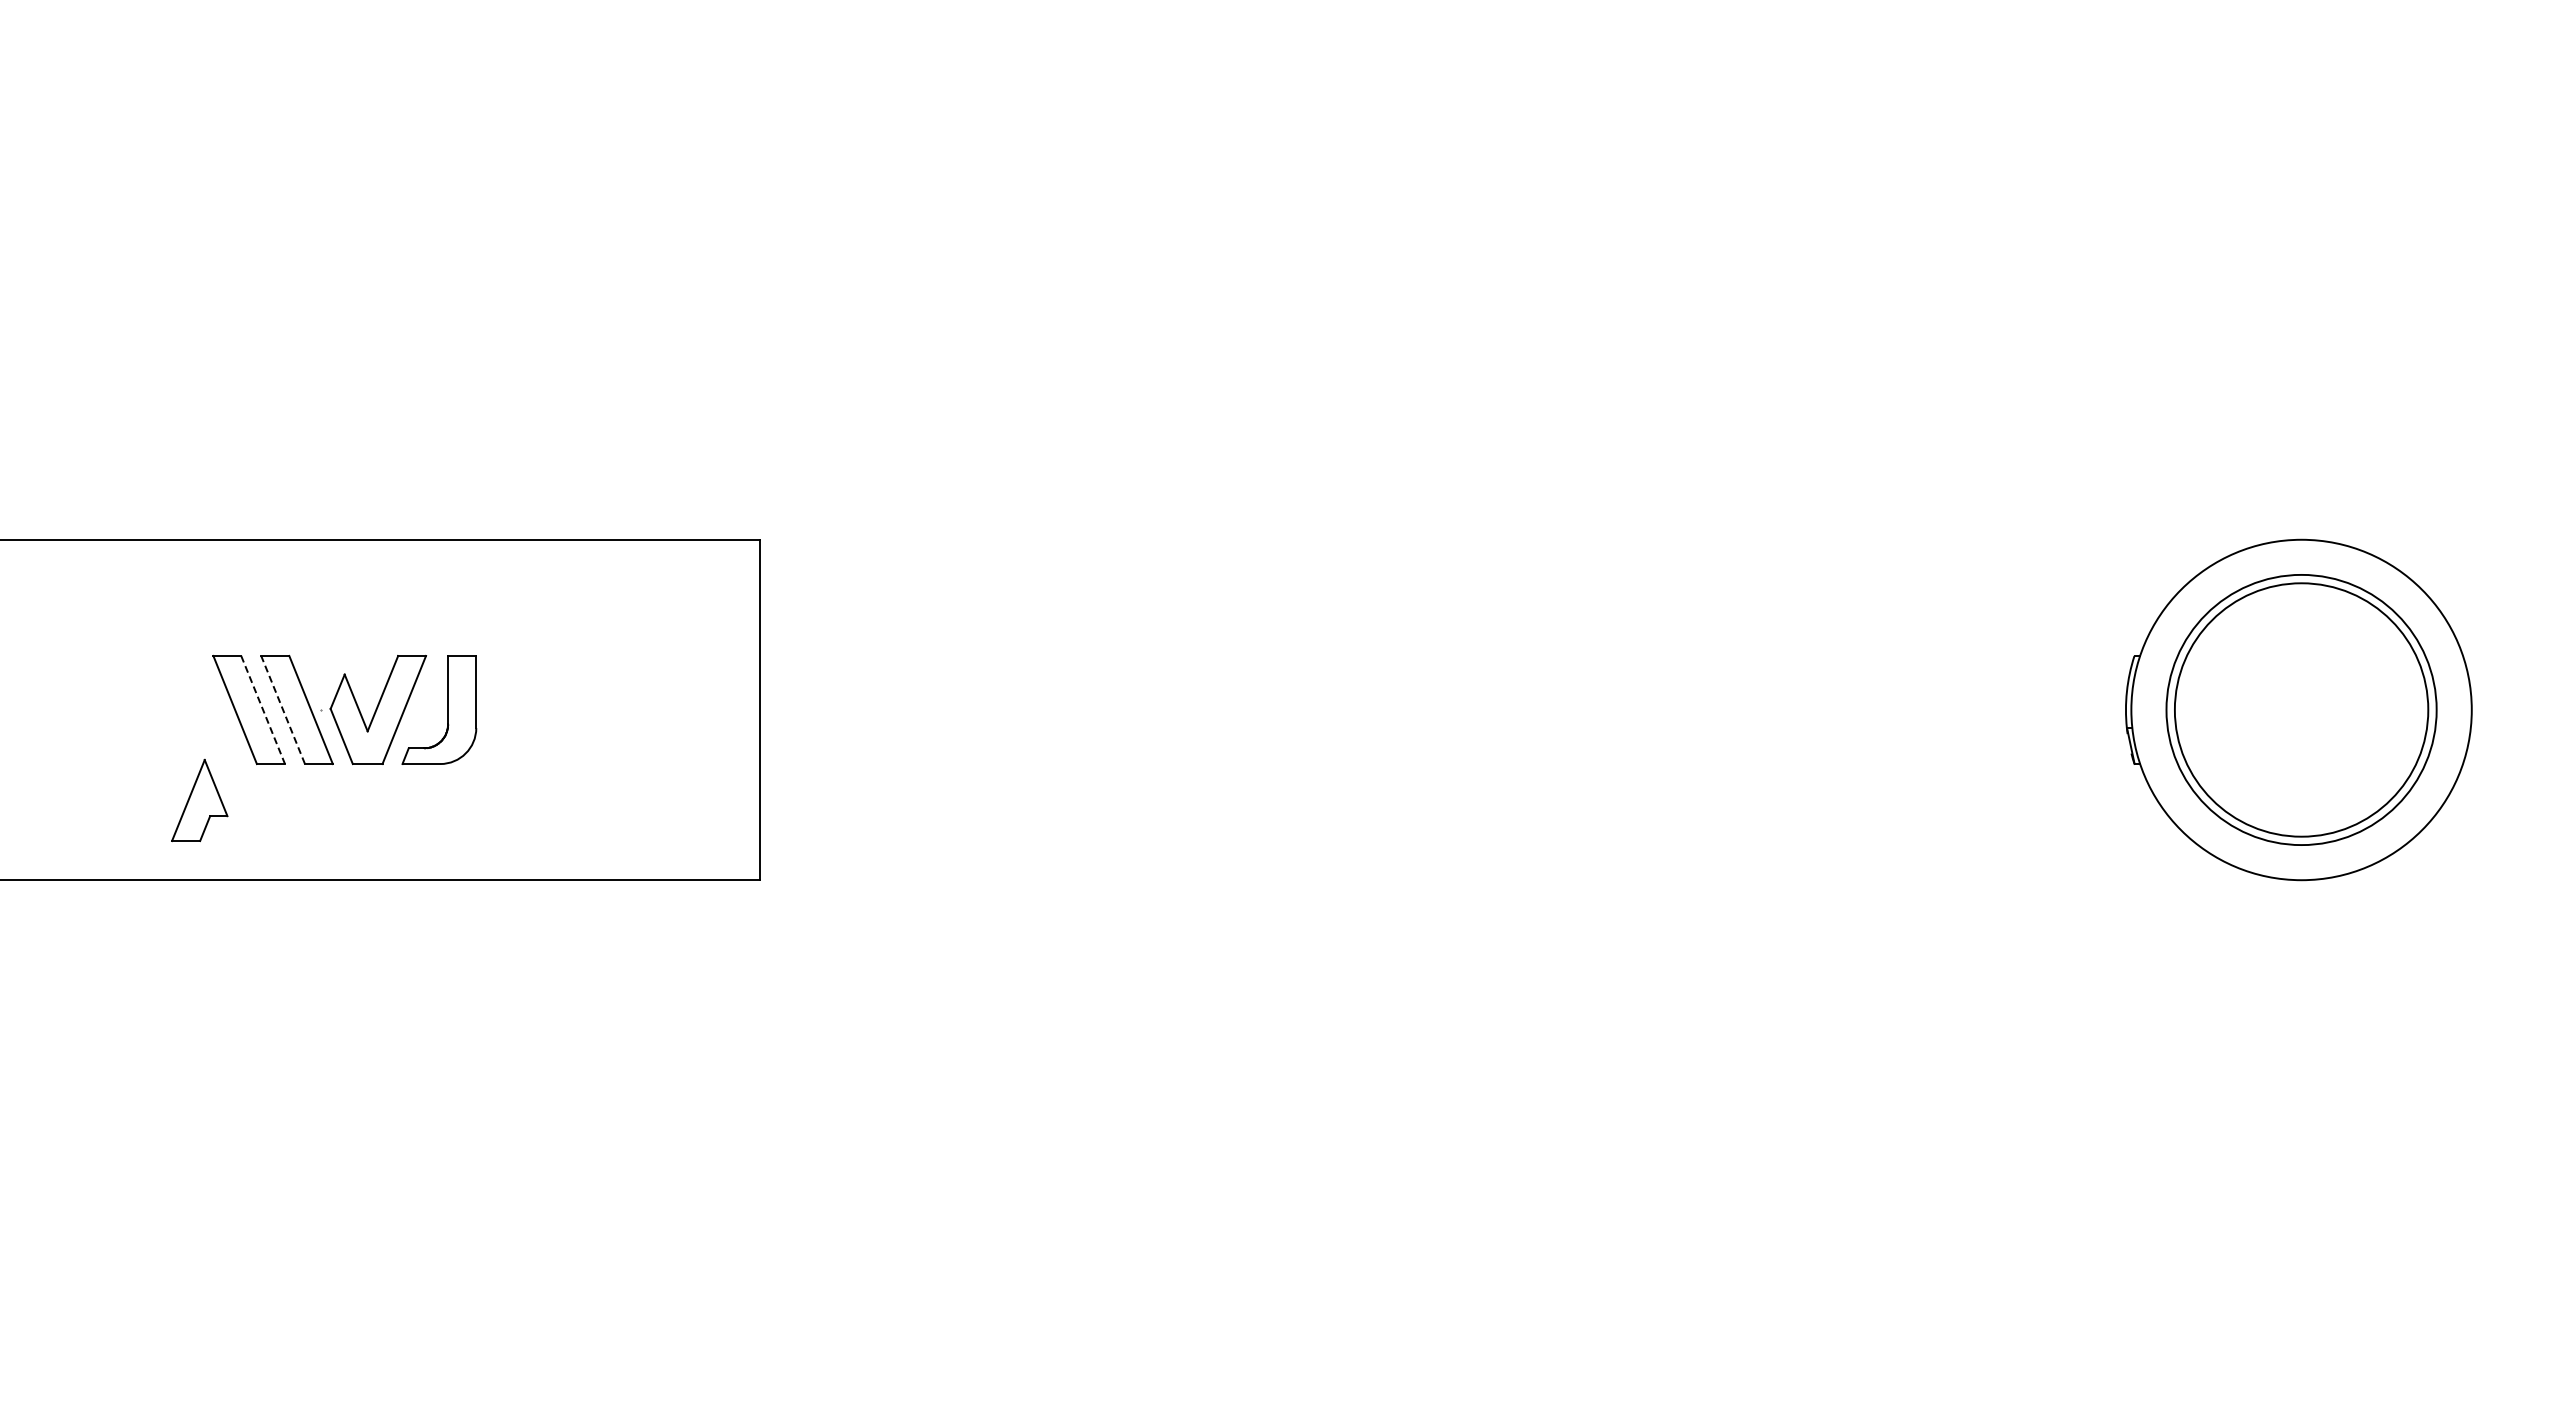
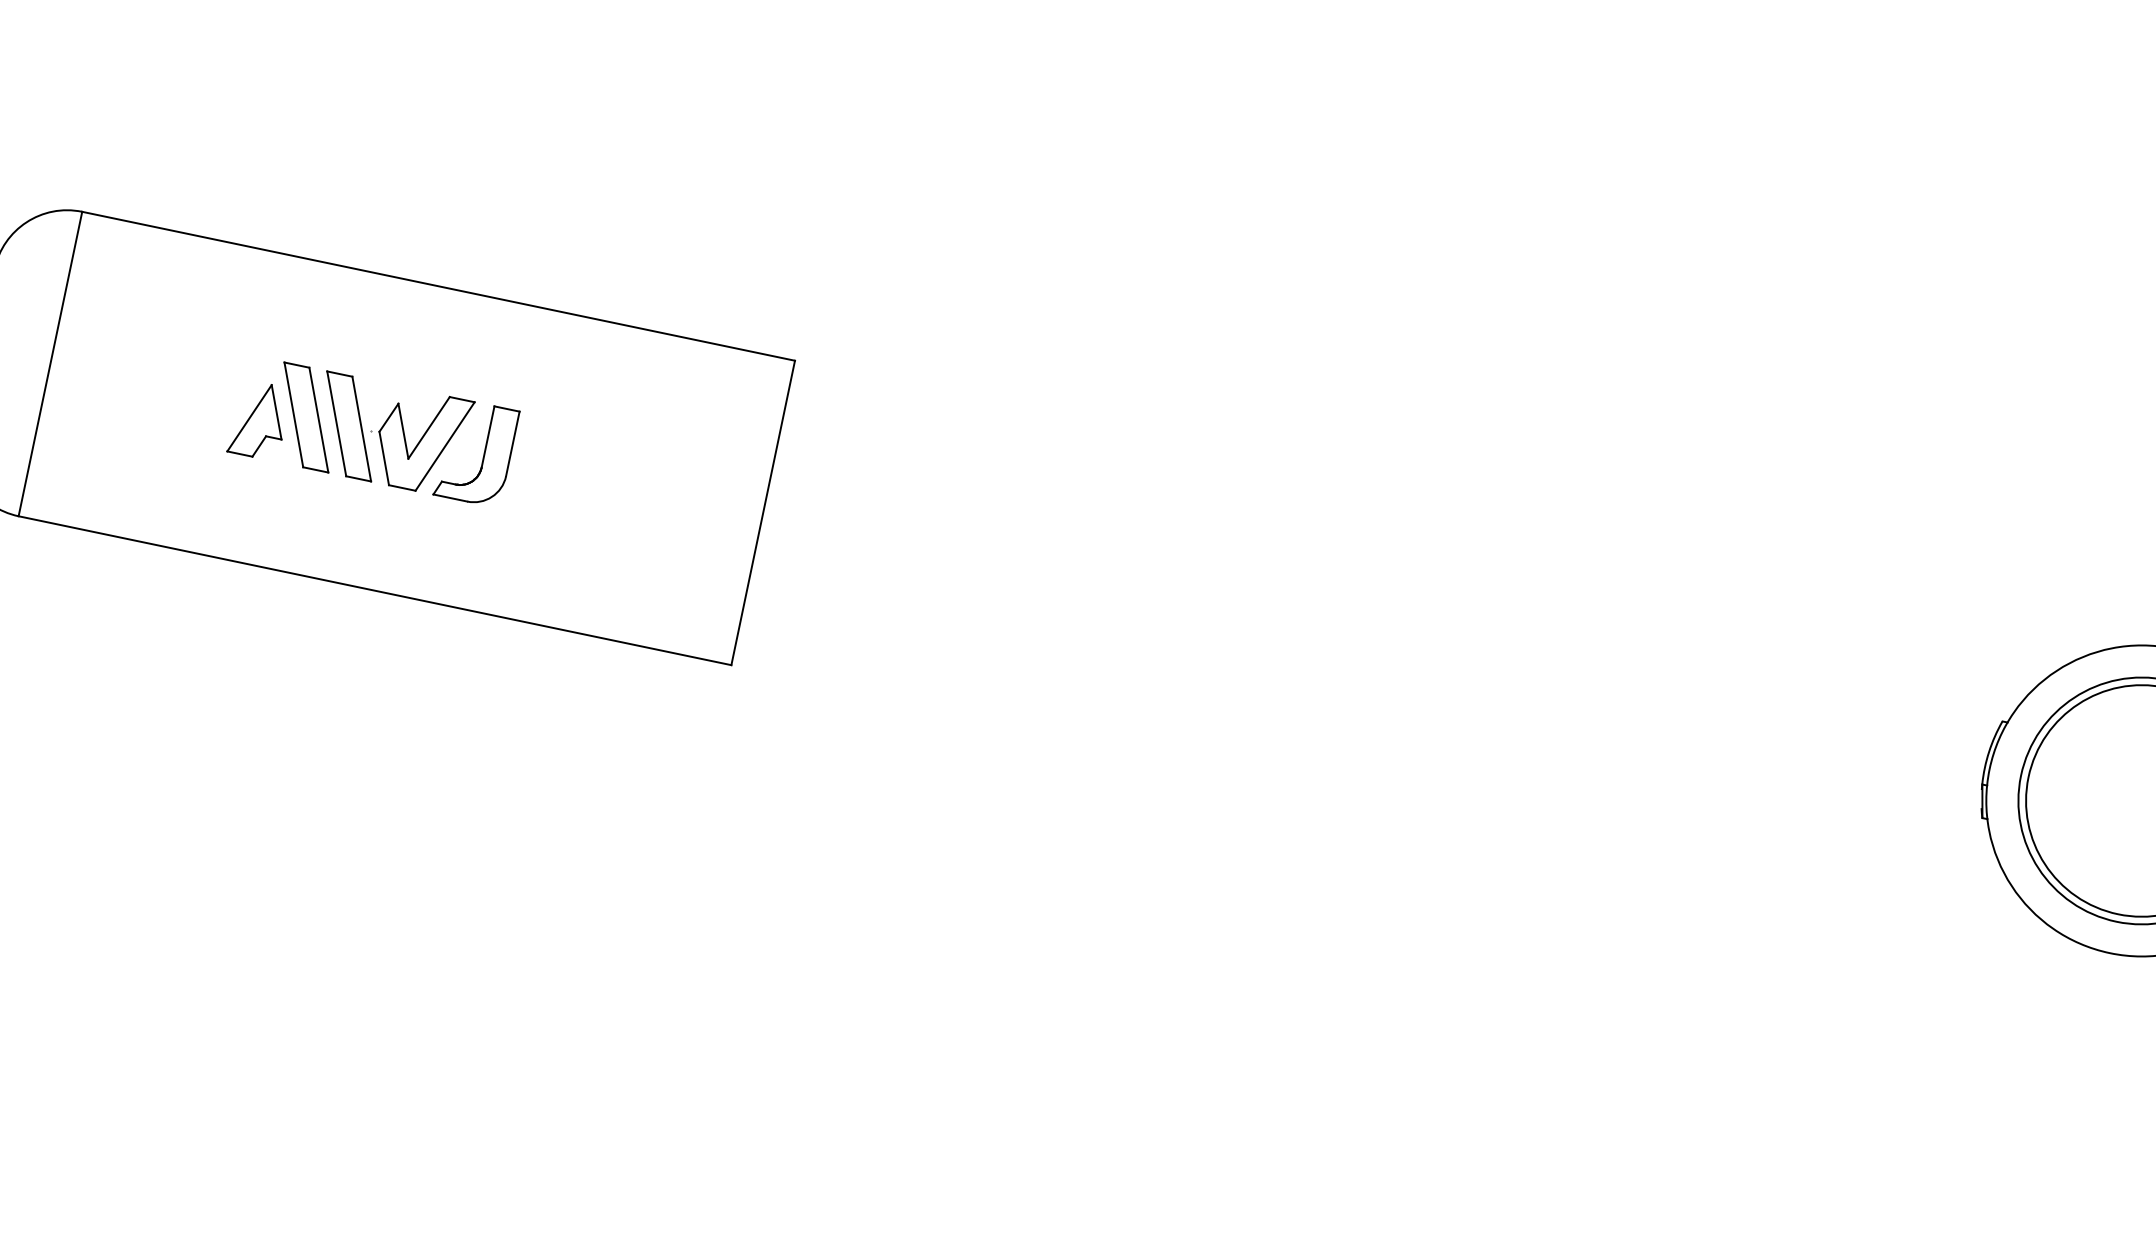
line: (282, 709) -> (336, 423), dashed -> solid
line: (263, 710) -> (319, 420), dashed -> solid
part: (199, 799) -> (259, 419), moved

